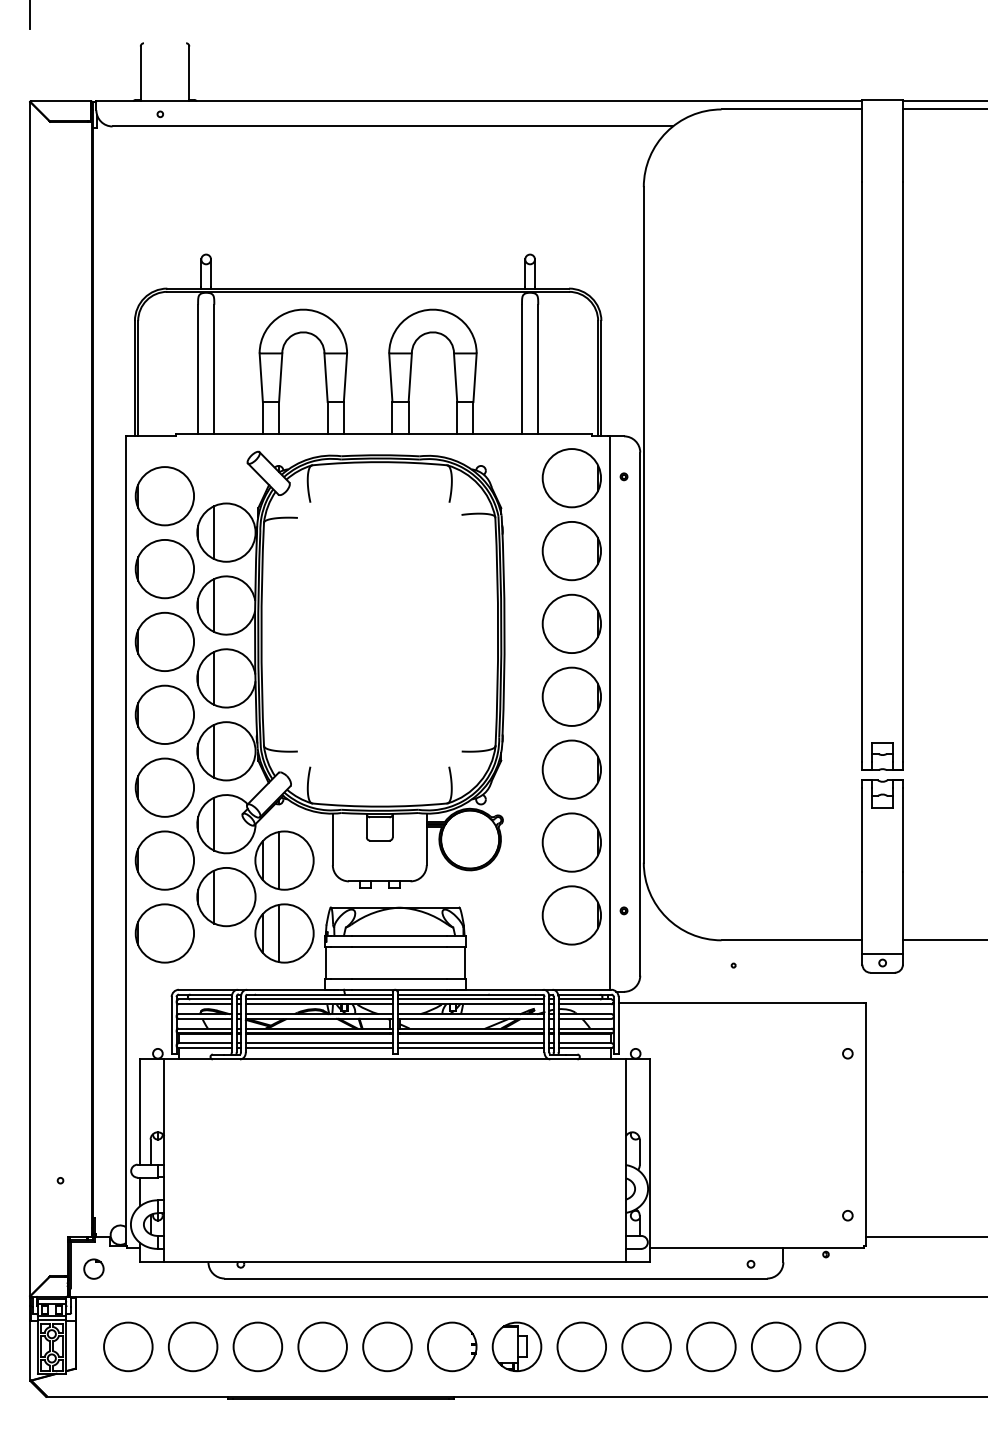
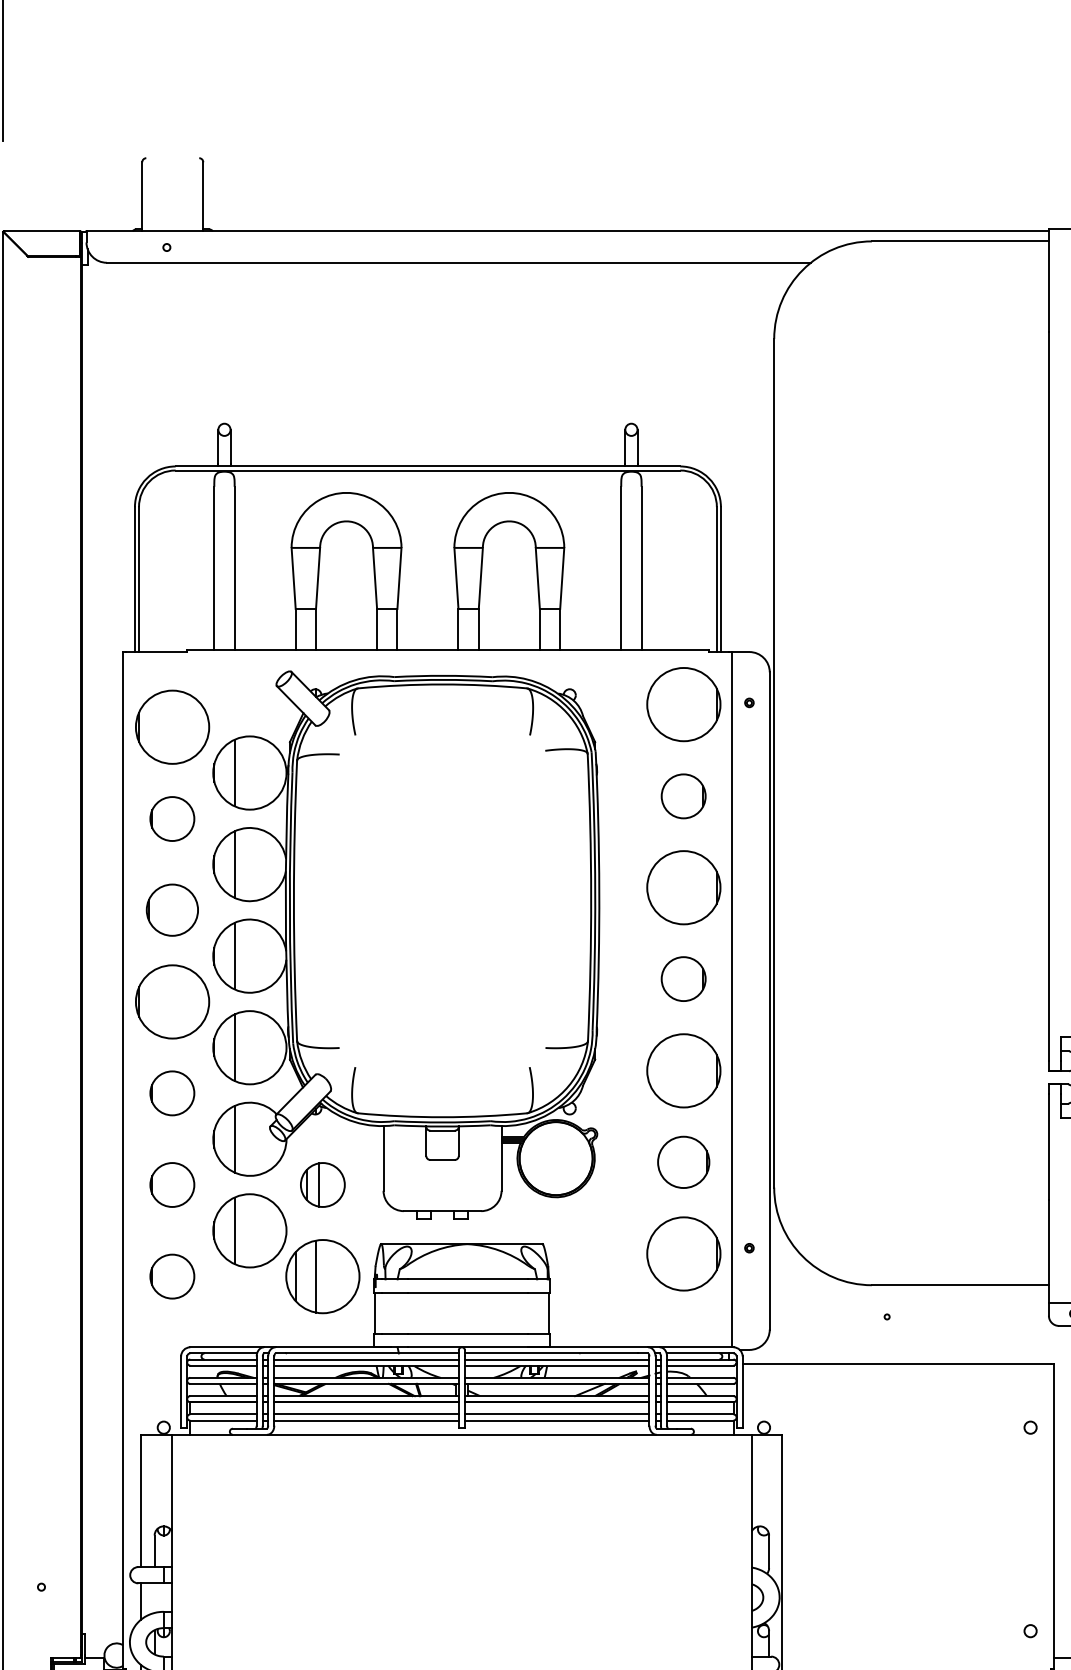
part: (571, 551) -> (683, 796), size x0.6
part: (164, 569) -> (172, 819), size x0.6
part: (164, 641) -> (172, 909), size x0.7
part: (571, 696) -> (683, 978), size x0.6
part: (164, 787) -> (172, 1093), size x0.6
part: (571, 842) -> (683, 1162), size x0.7
part: (164, 860) -> (172, 1184), size x0.6
part: (284, 860) -> (322, 1184), size x0.6
part: (164, 933) -> (172, 1276), size x0.6

